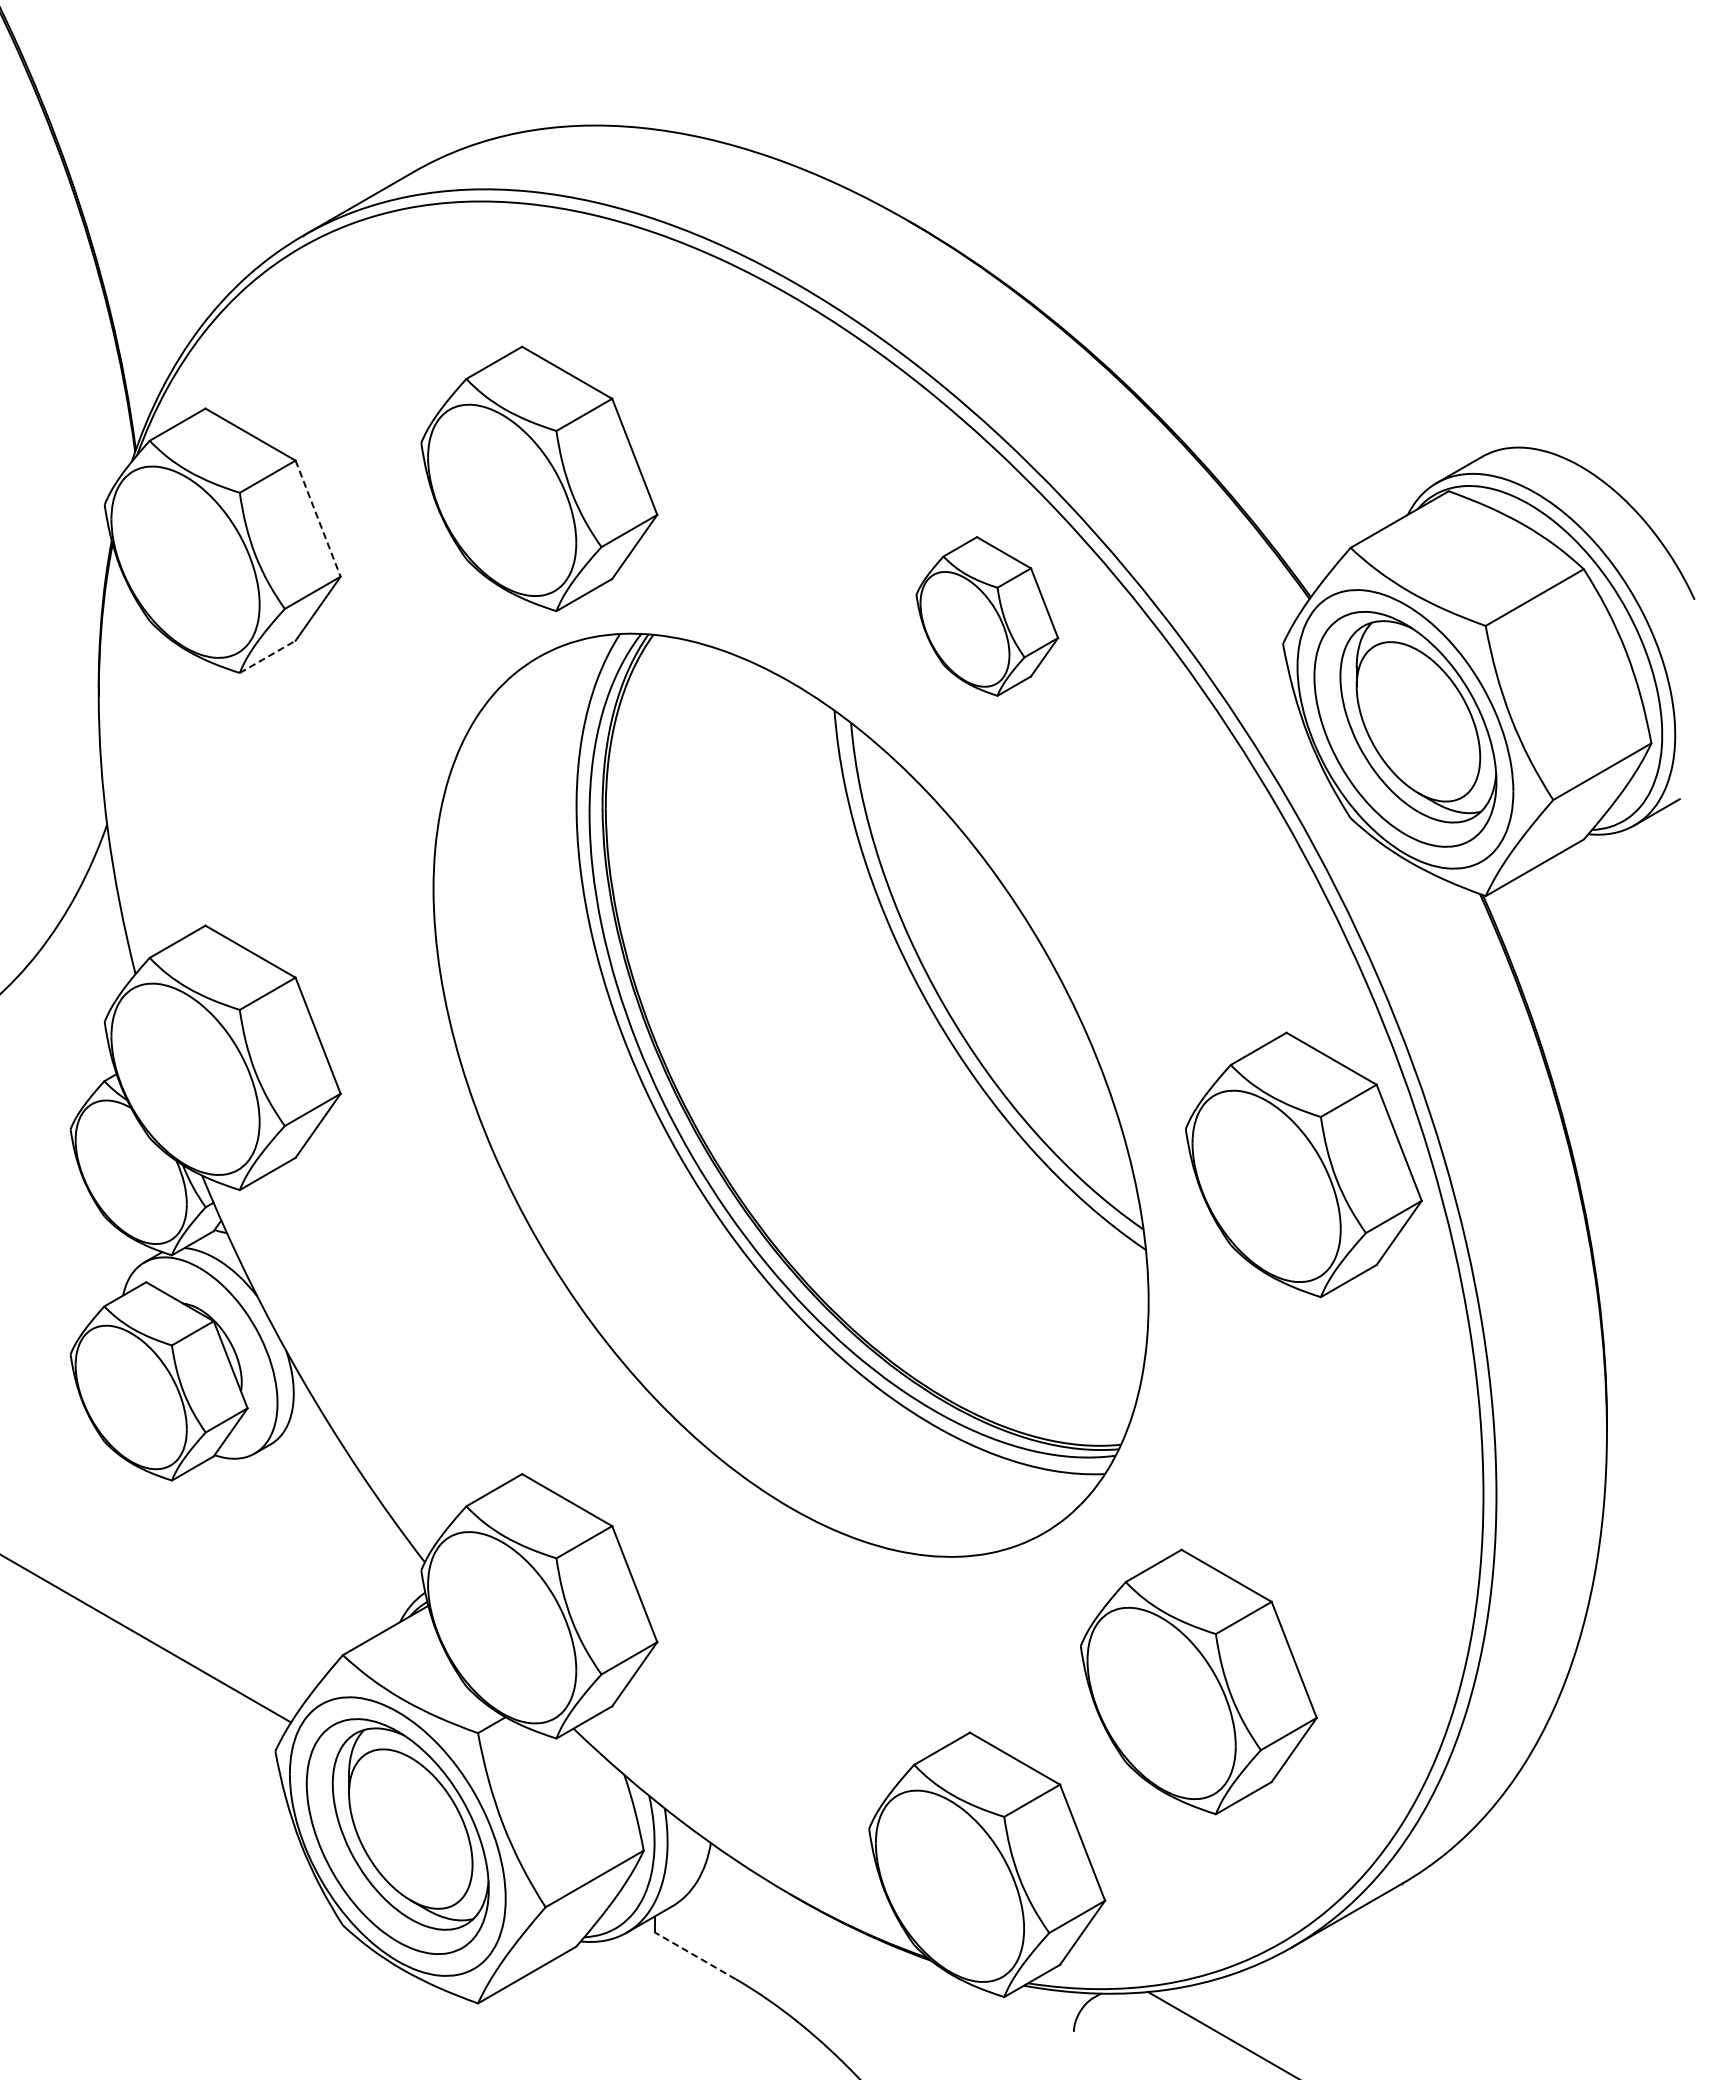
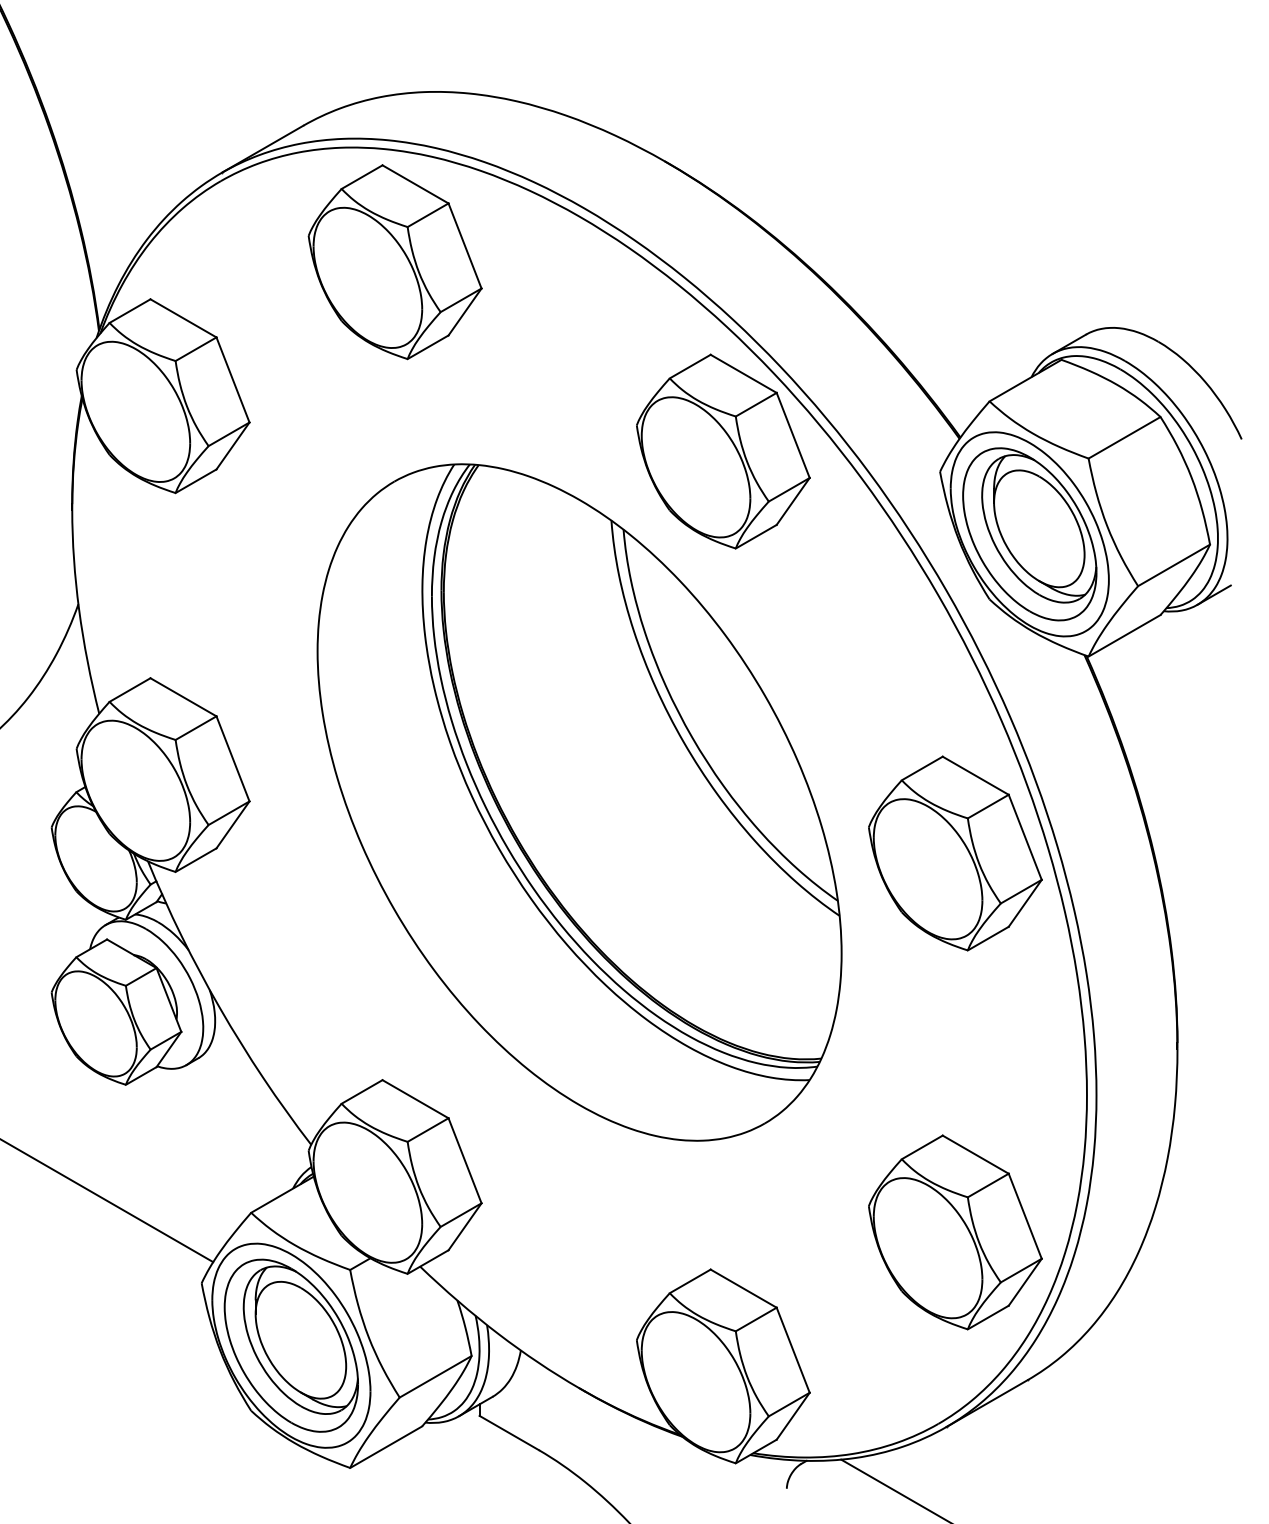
part: (539, 478) -> (395, 261), moved
line: (318, 519) -> (233, 380), dashed -> solid
part: (987, 616) -> (723, 451), size x1.67
line: (268, 656) -> (196, 480), dashed -> solid
part: (1198, 1681) -> (955, 1232), moved
line: (695, 1955) -> (509, 1432), dashed -> solid

